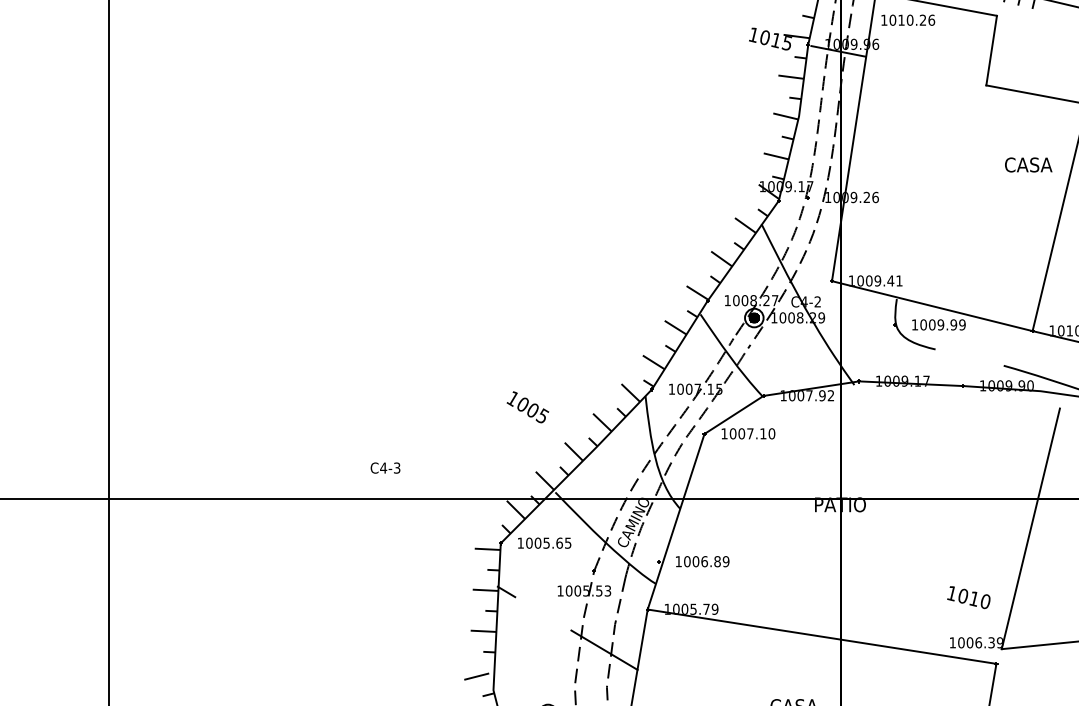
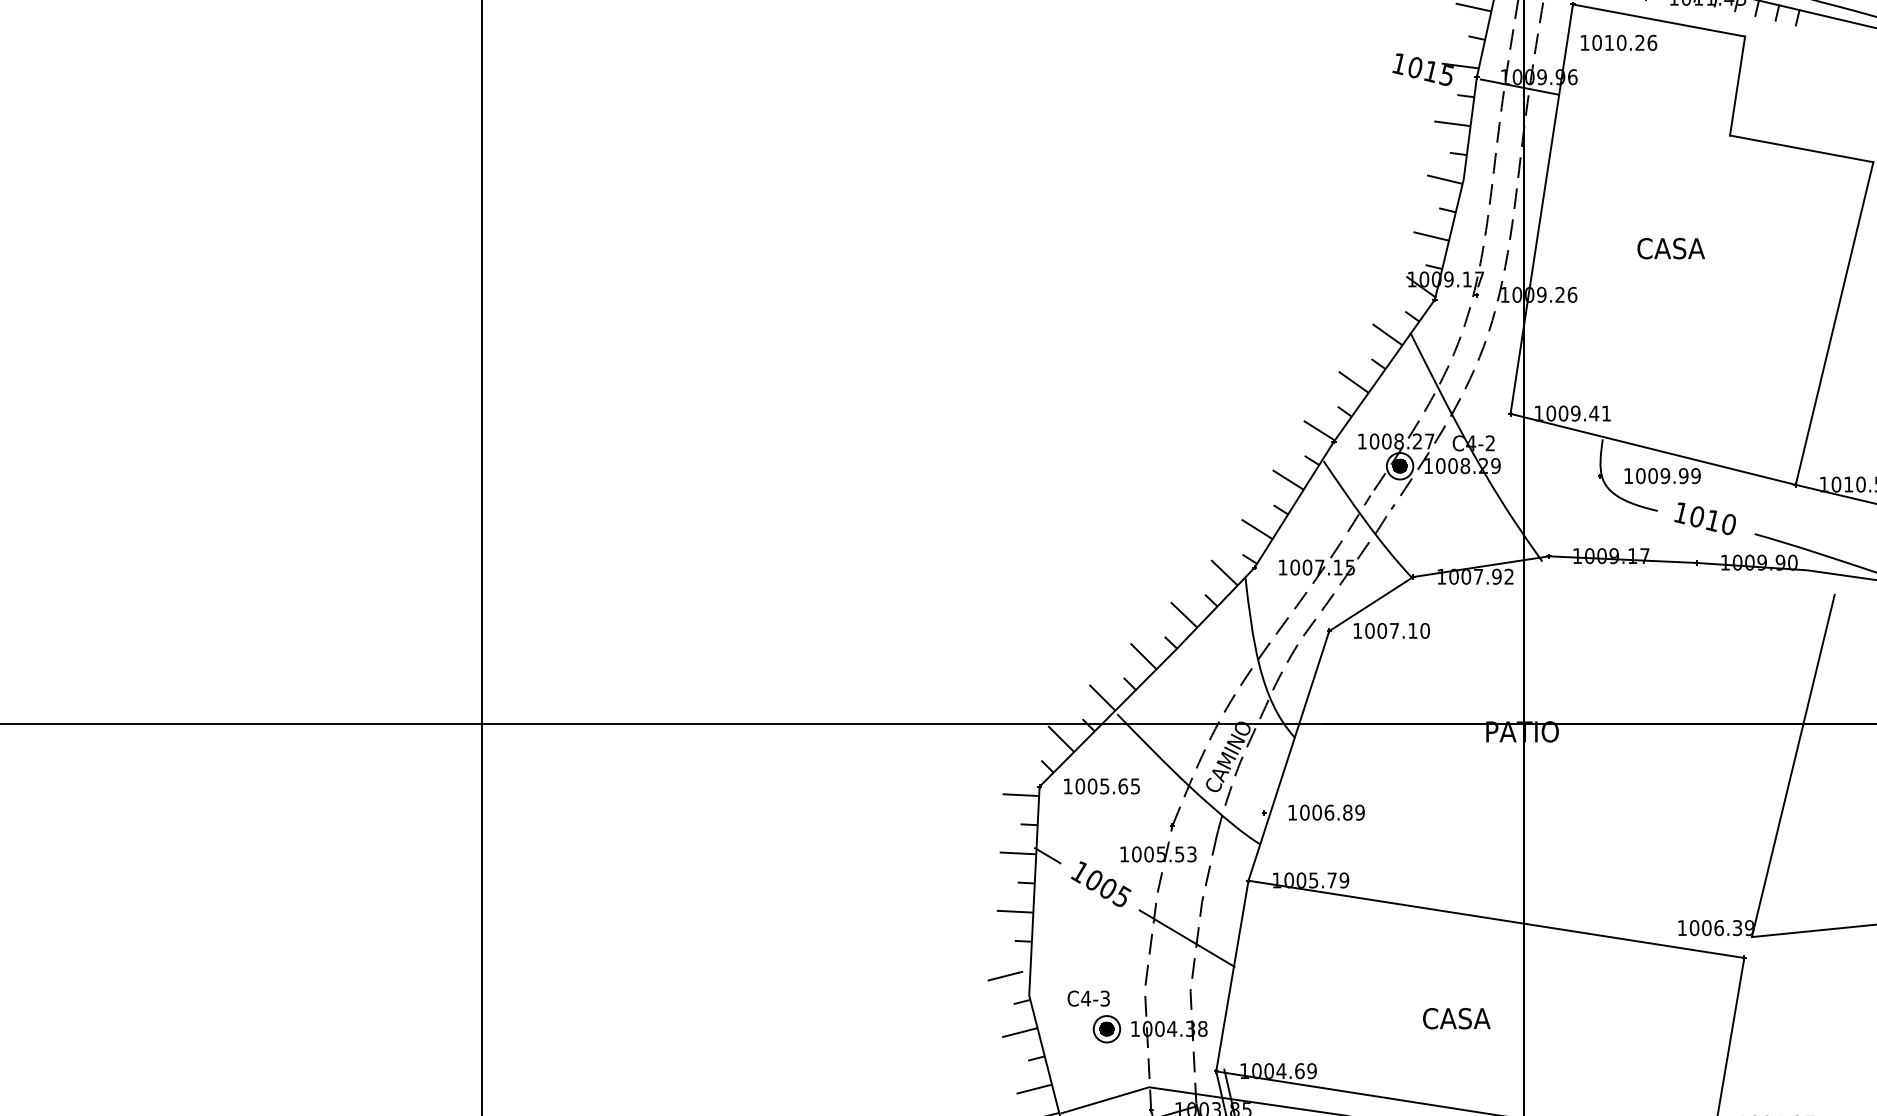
text: (1028, 164) -> (1670, 248), moved
text: (528, 406) -> (1101, 883), moved
text: (385, 468) -> (1088, 998), moved
text: (968, 597) -> (1704, 518), moved

